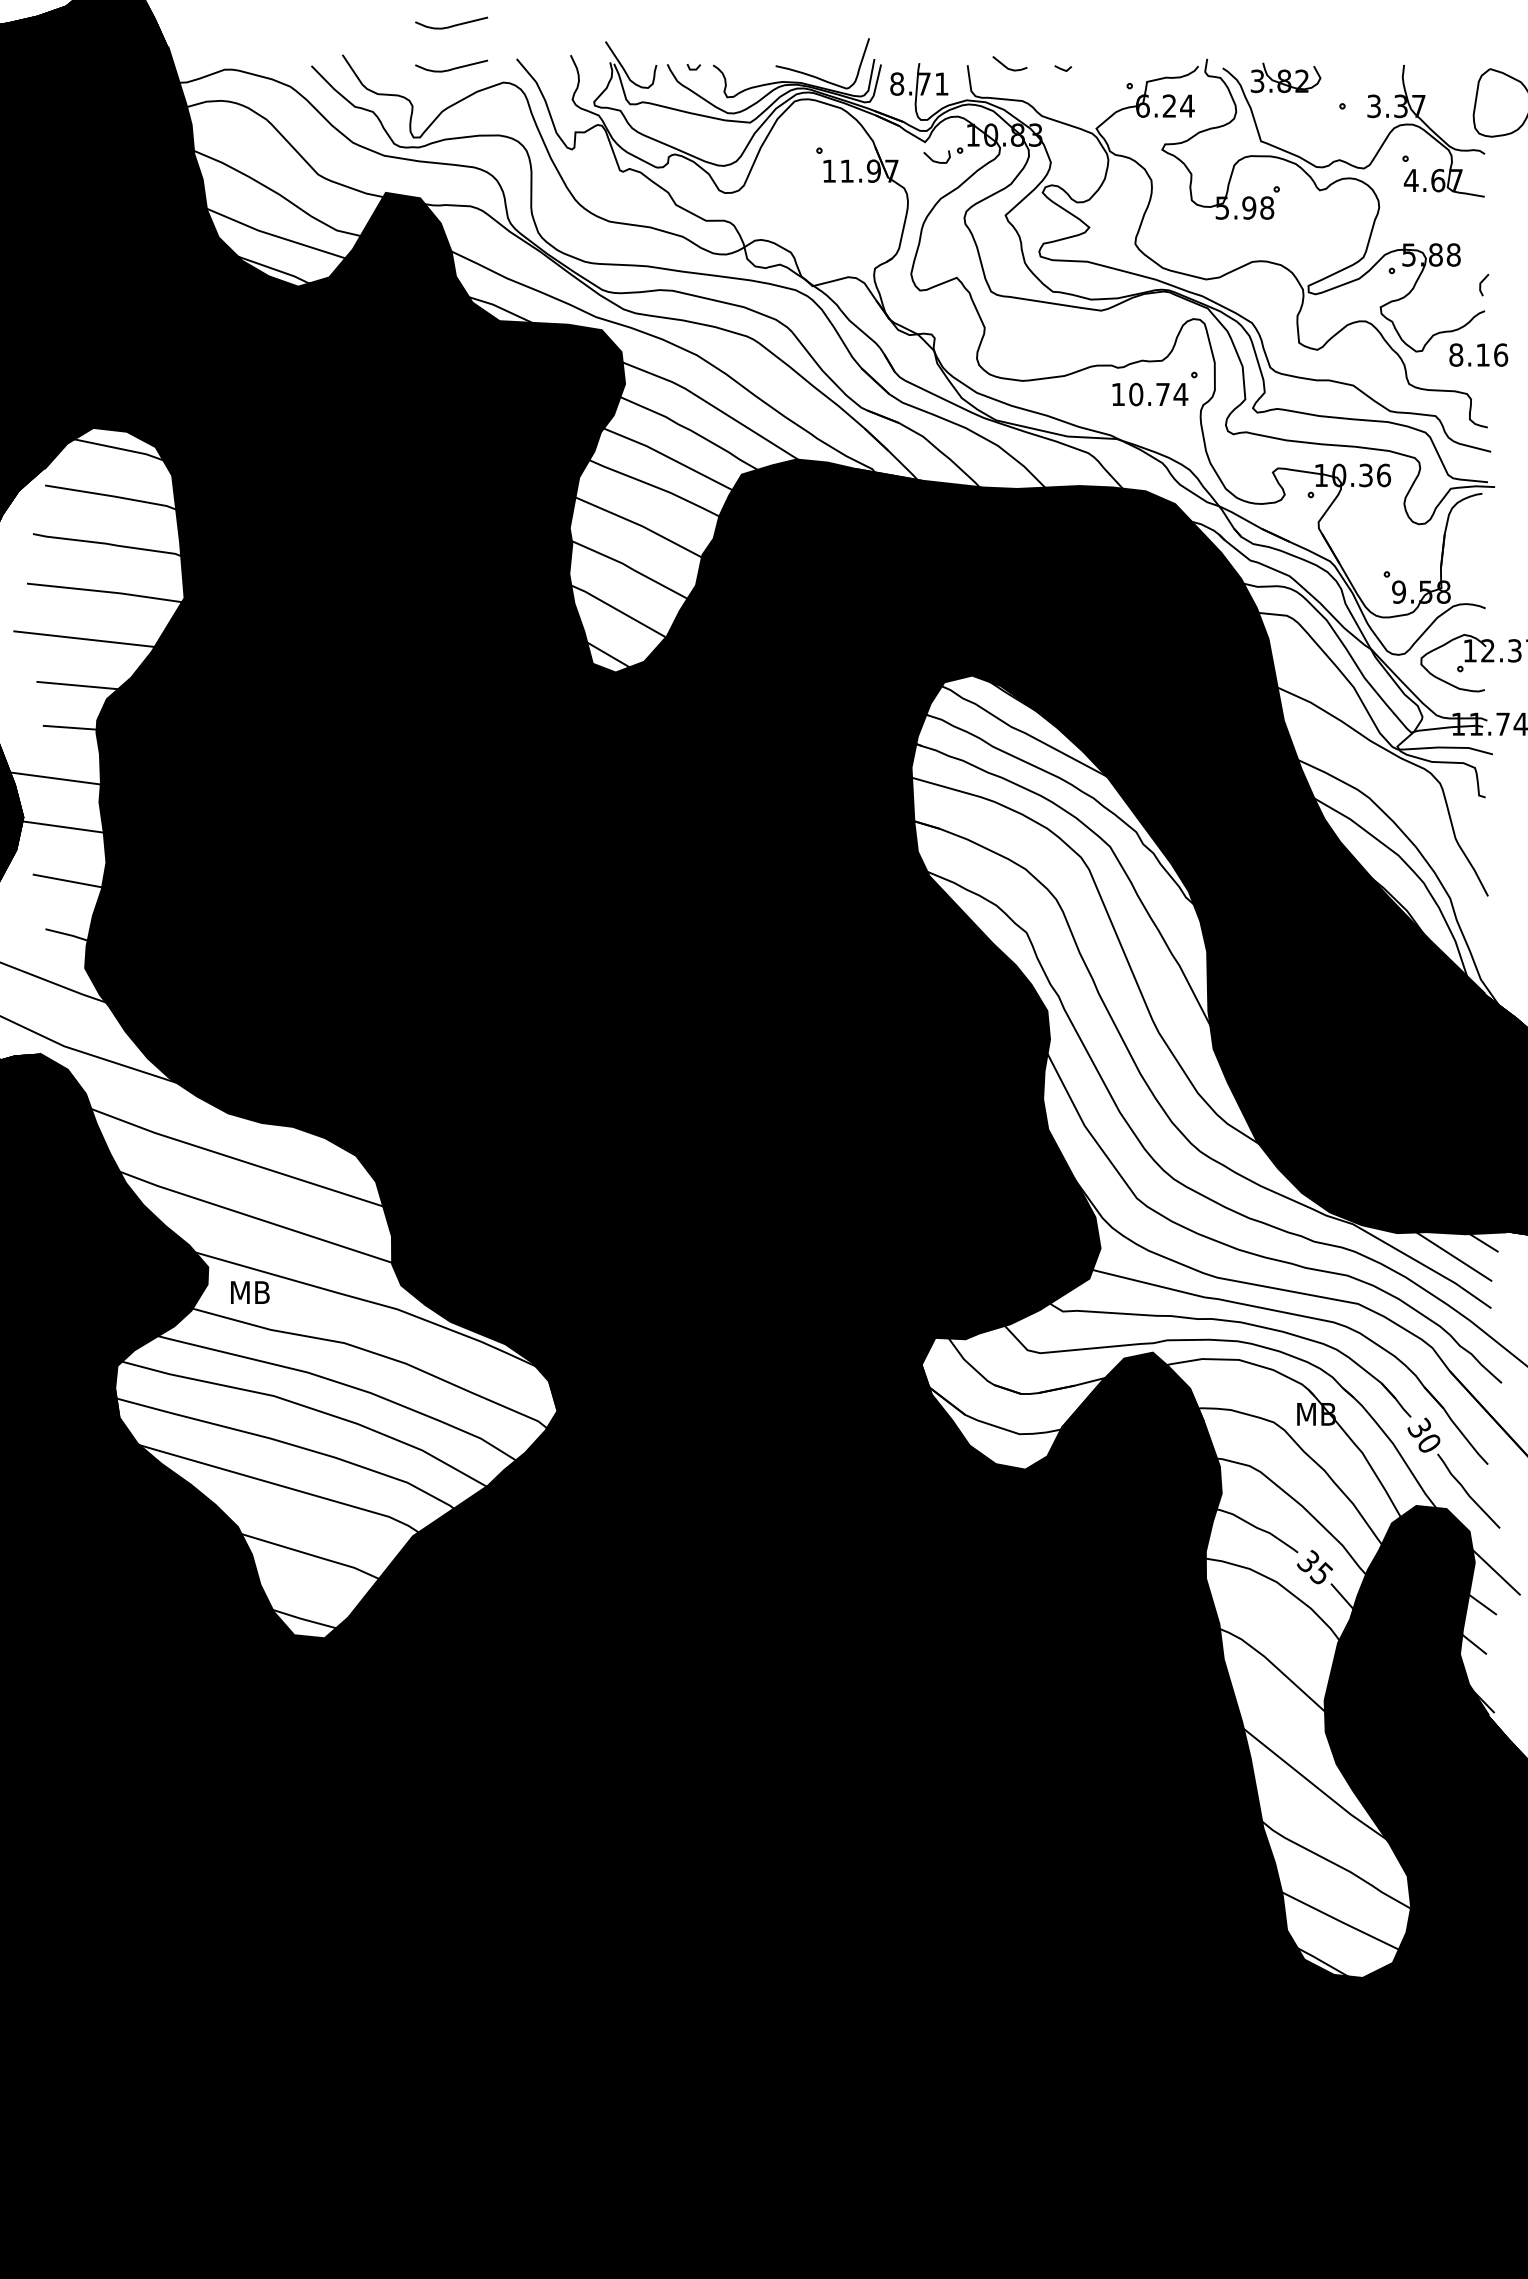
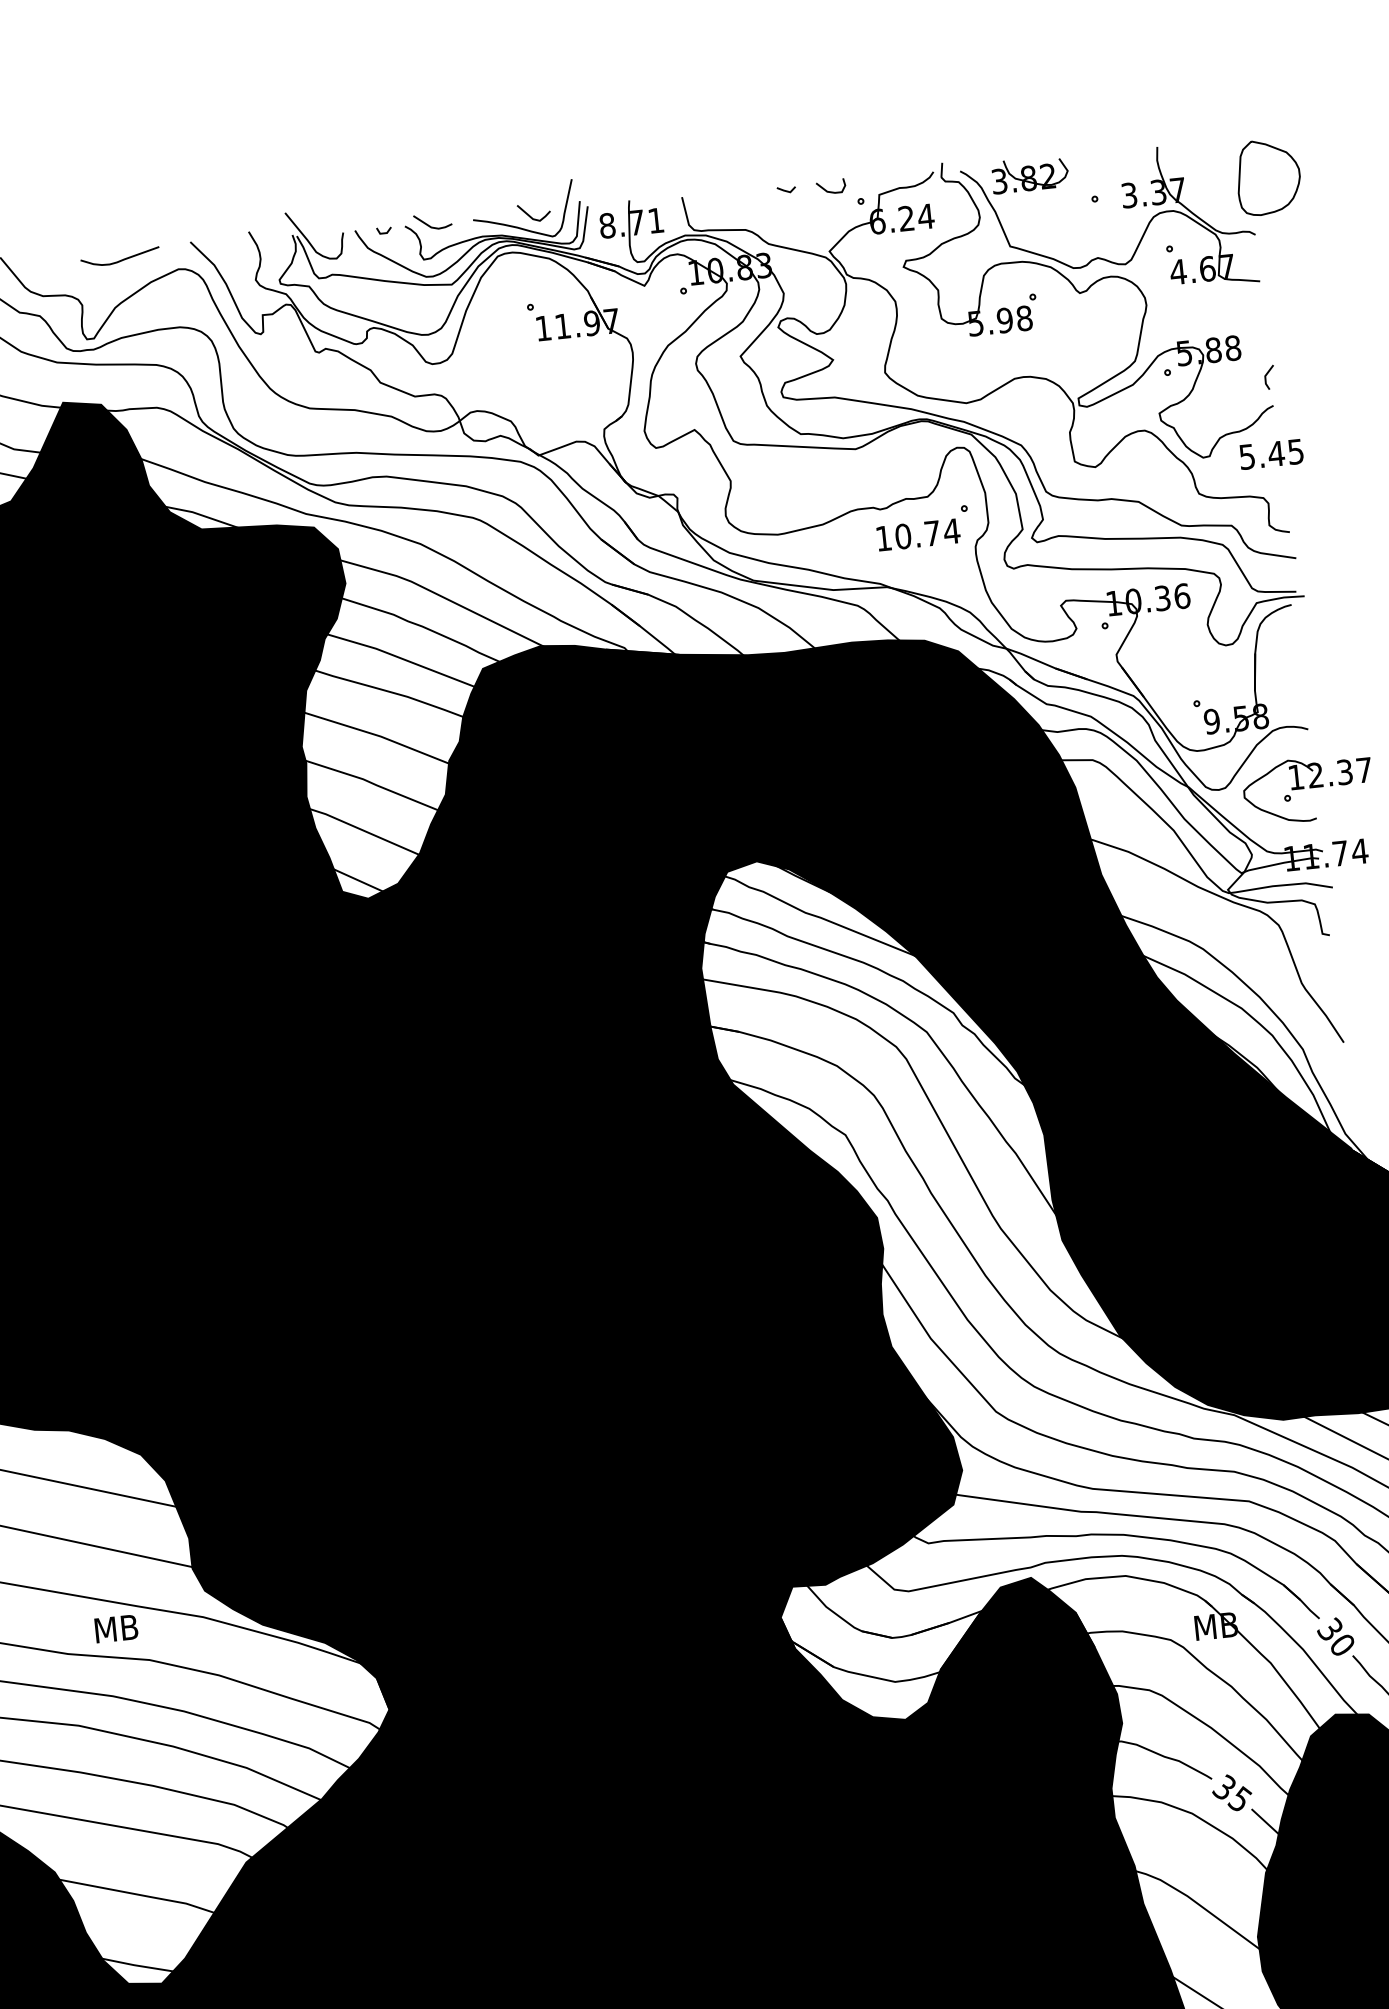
curve: (451, 25) -> (115, 213), removed
line: (828, 67) -> (530, 215), added
line: (1008, 67) -> (431, 226), moved
curve: (935, 160) -> (829, 190), moved
text: (1478, 354) -> (1271, 453), 8.16 -> 5.45
text: (250, 1292) -> (116, 1628), moved

